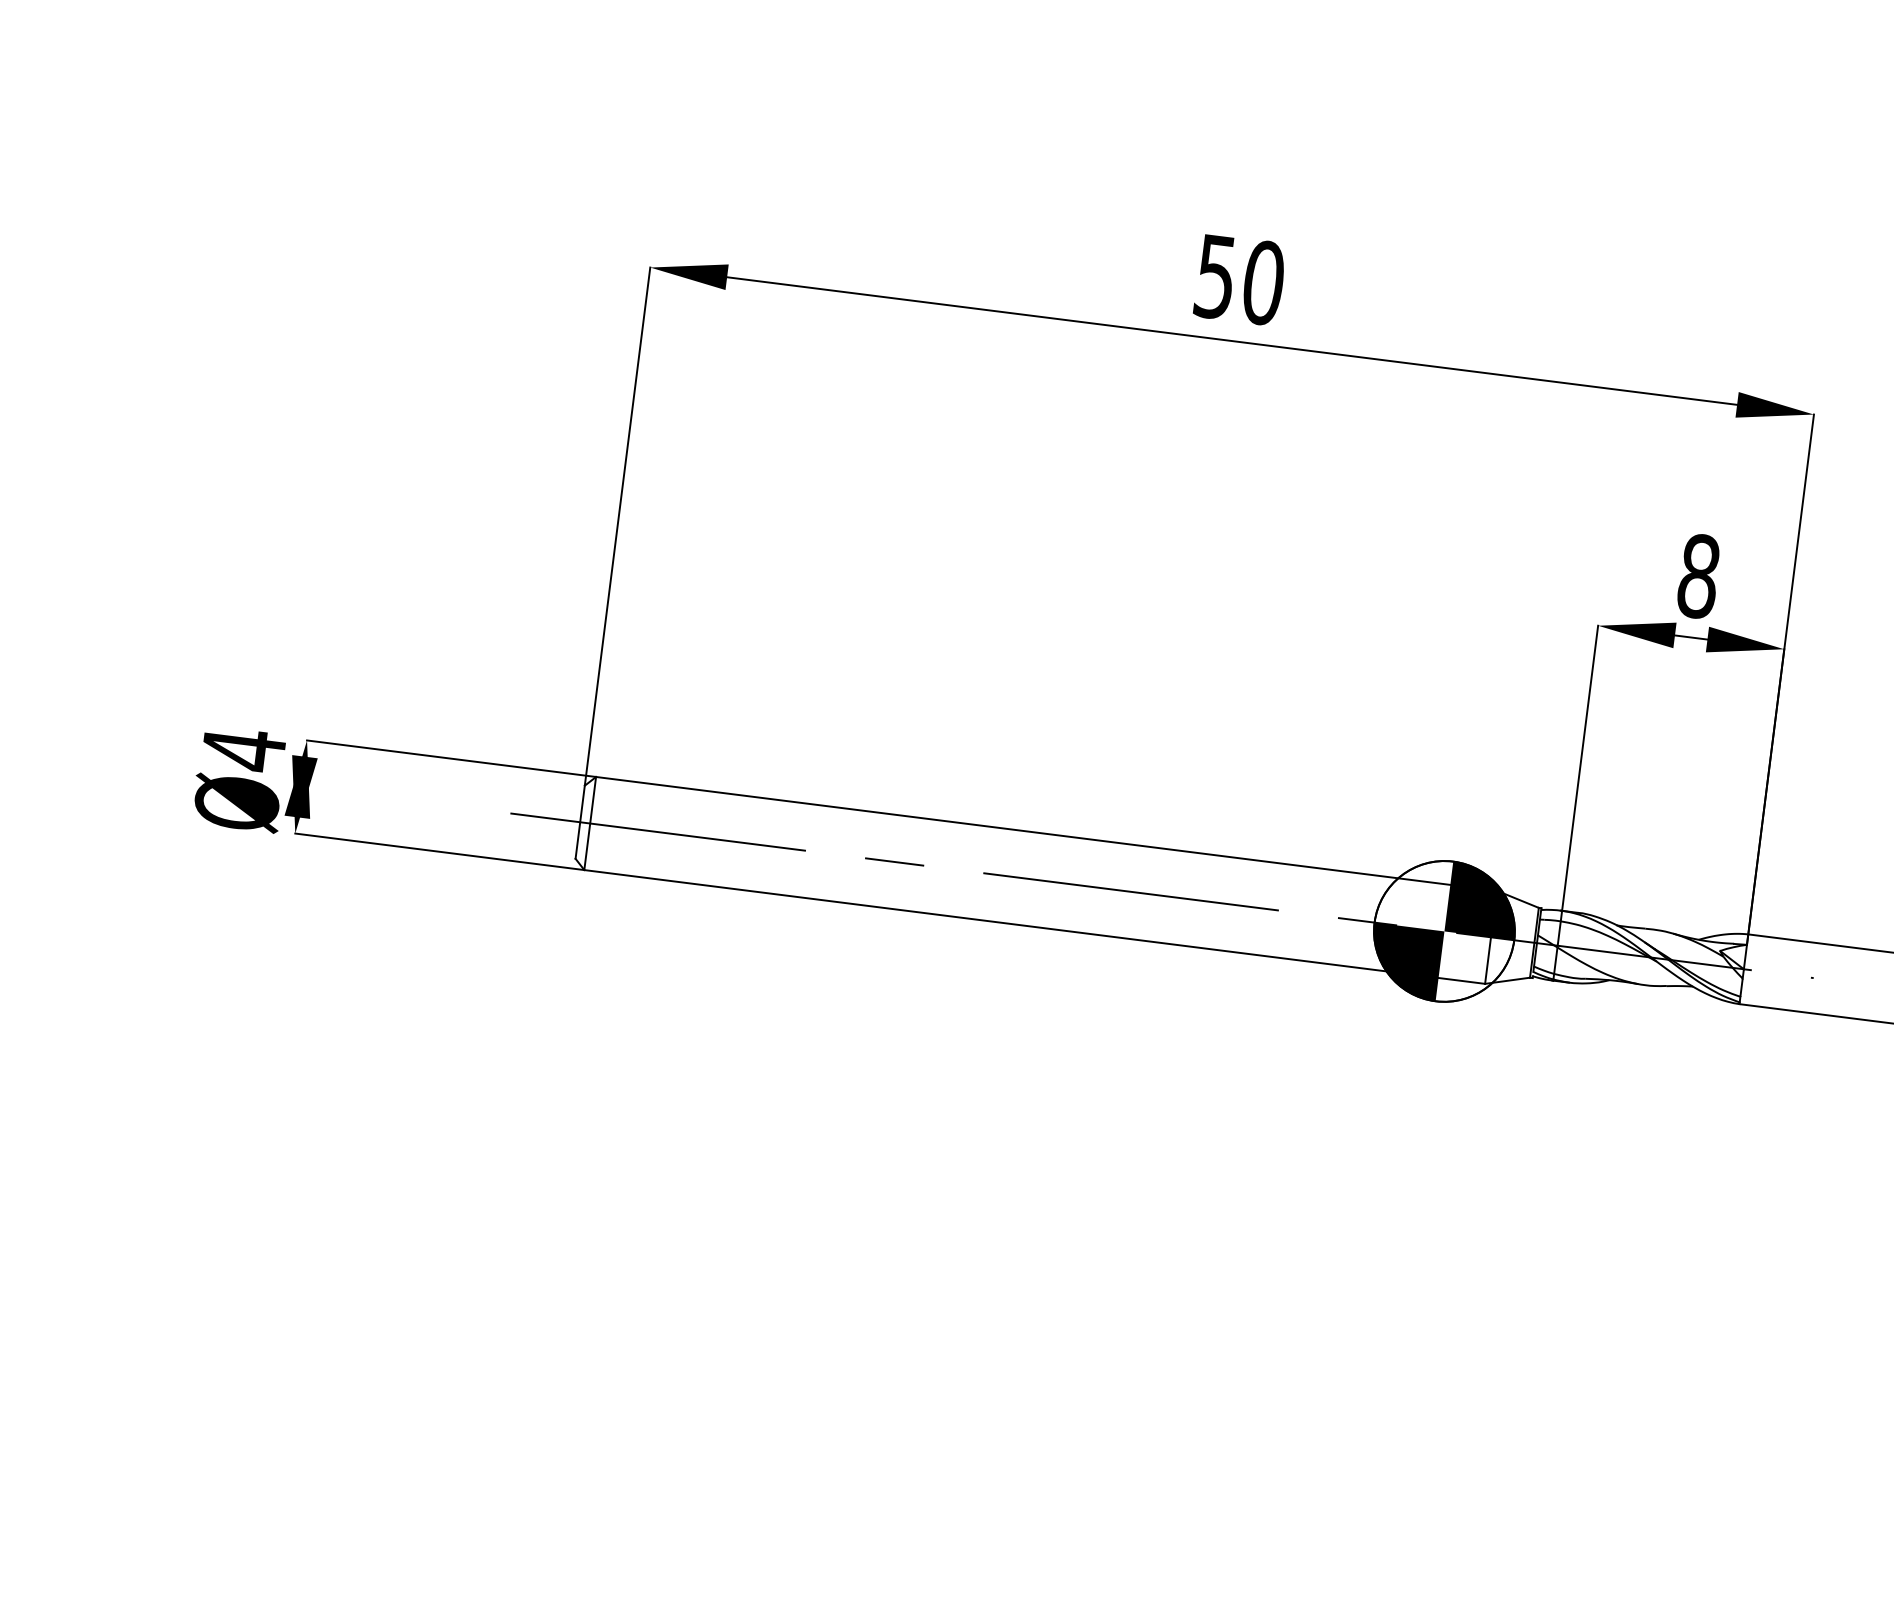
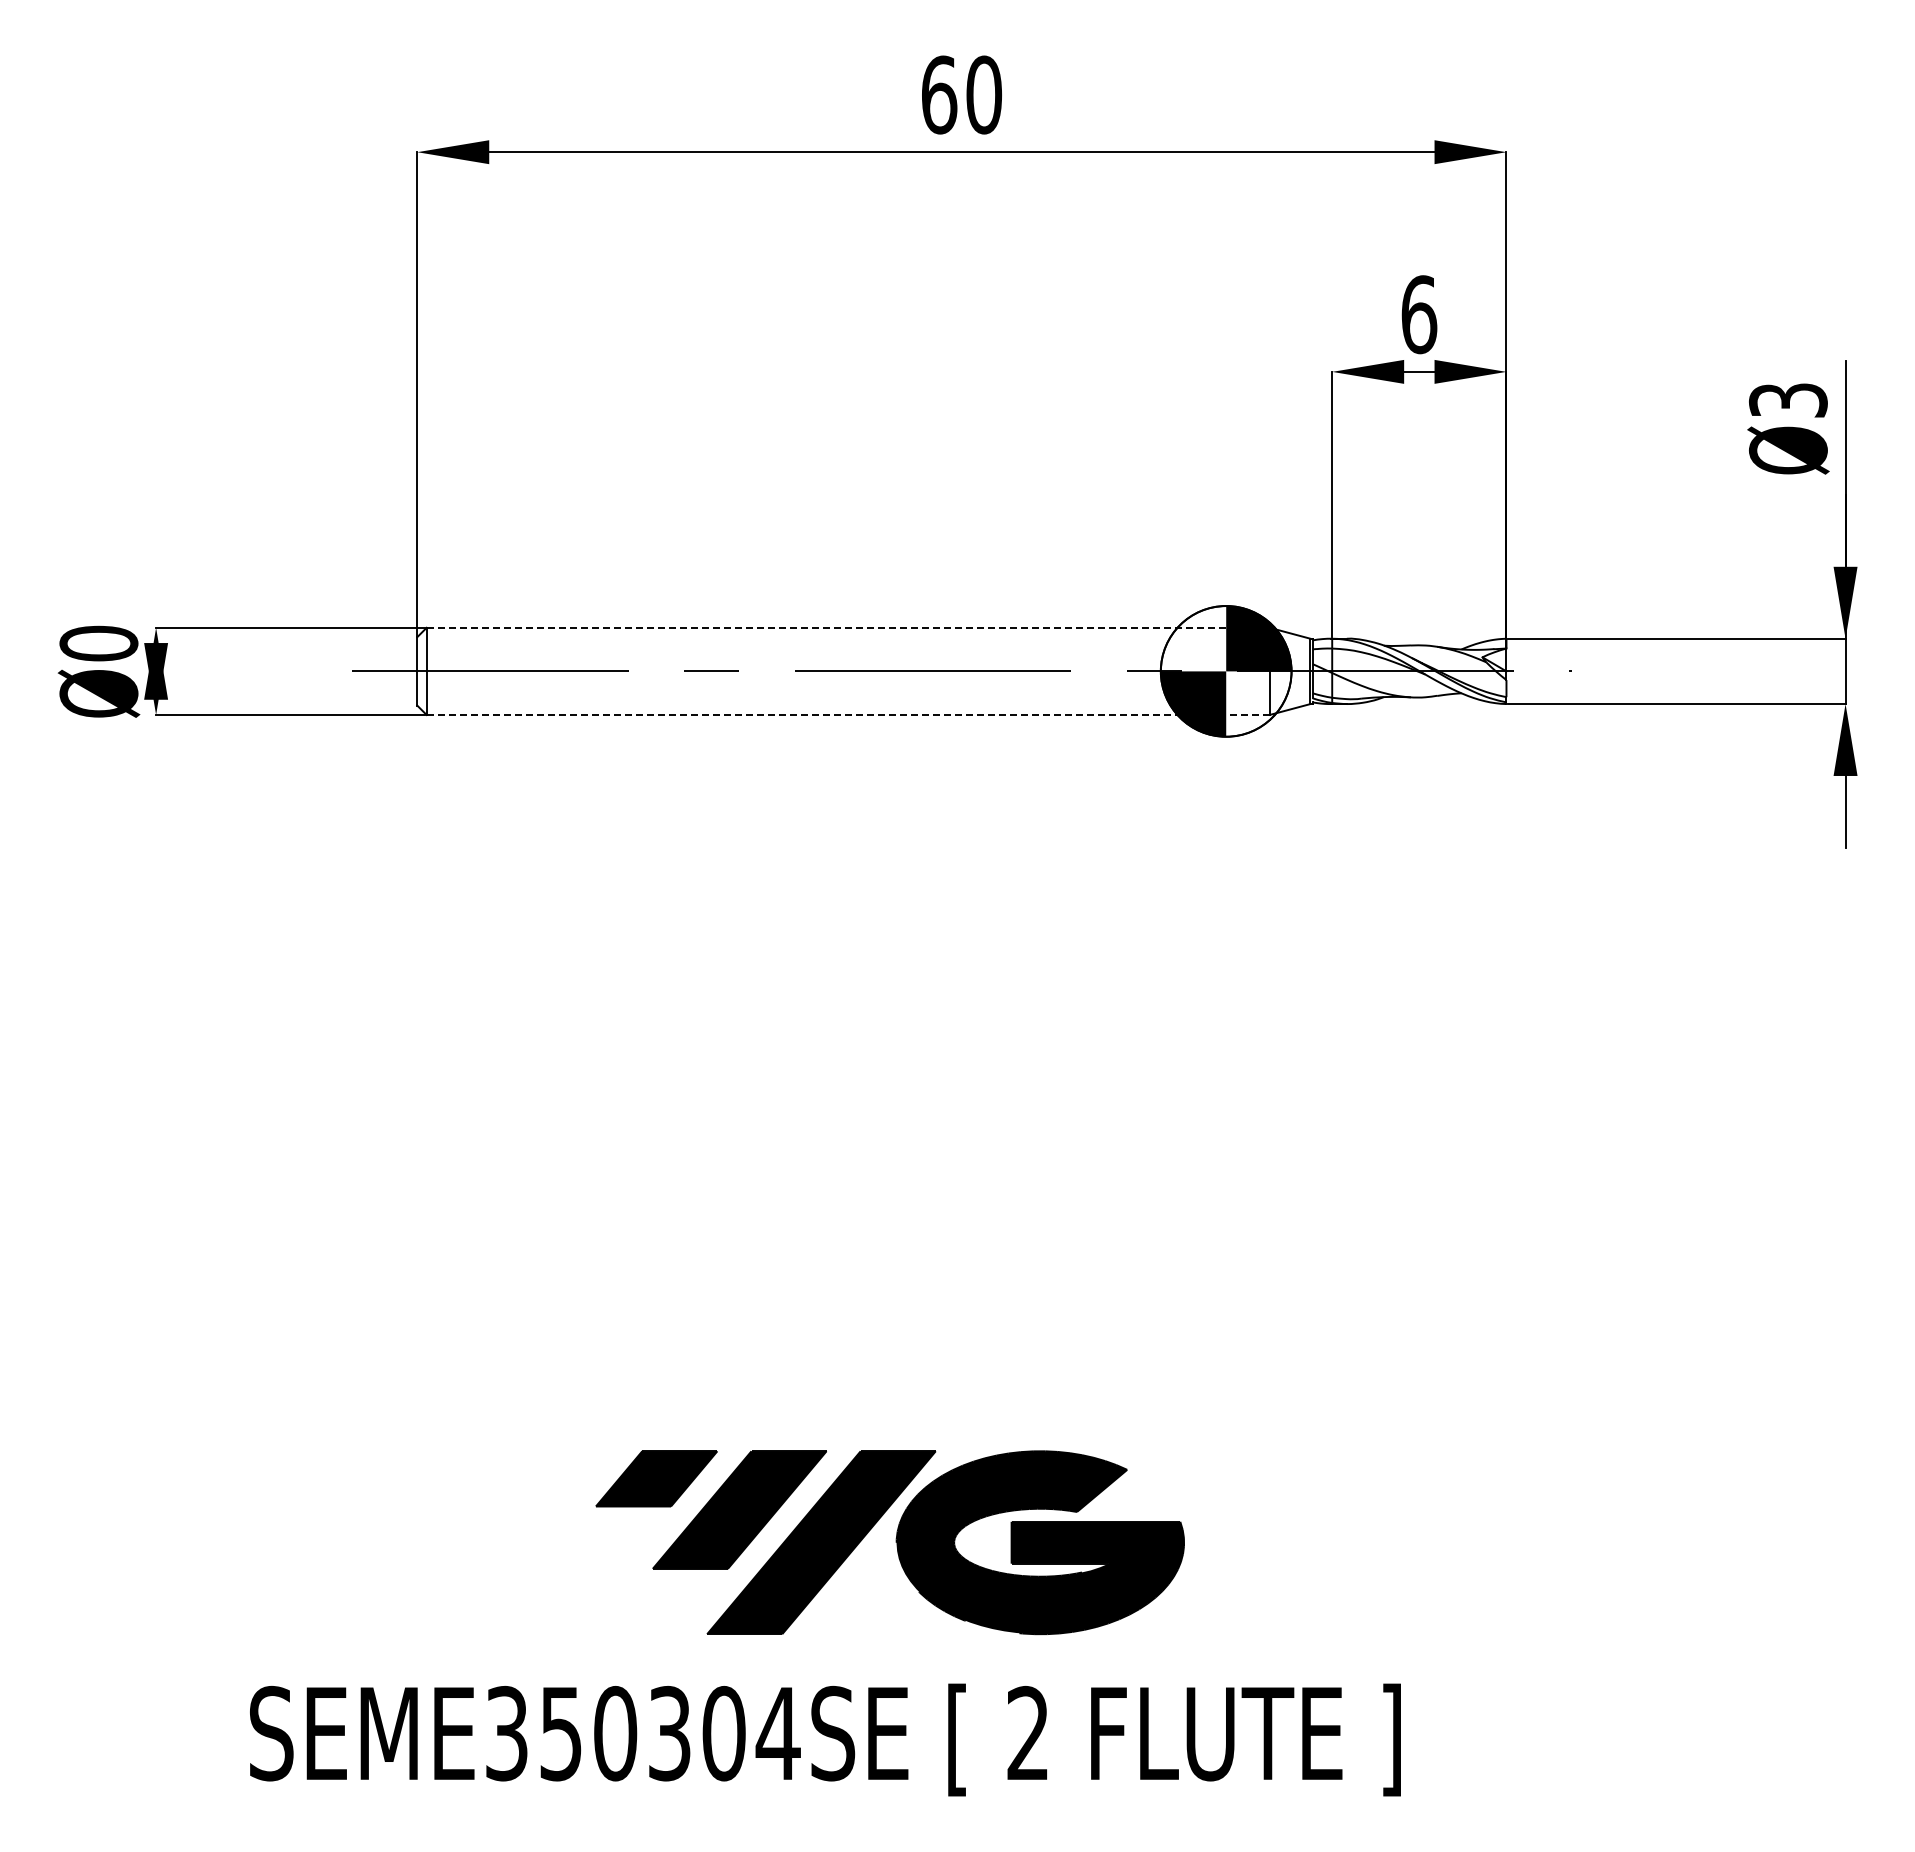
text: (1215, 276) -> (939, 94), 50 -> 60
text: (1699, 576) -> (1419, 314), 8 -> 6
text: (243, 749) -> (98, 643), Ø4 -> Ø0
line: (1046, 833) -> (848, 627), solid -> dashed
line: (1035, 926) -> (848, 714), solid -> dashed

